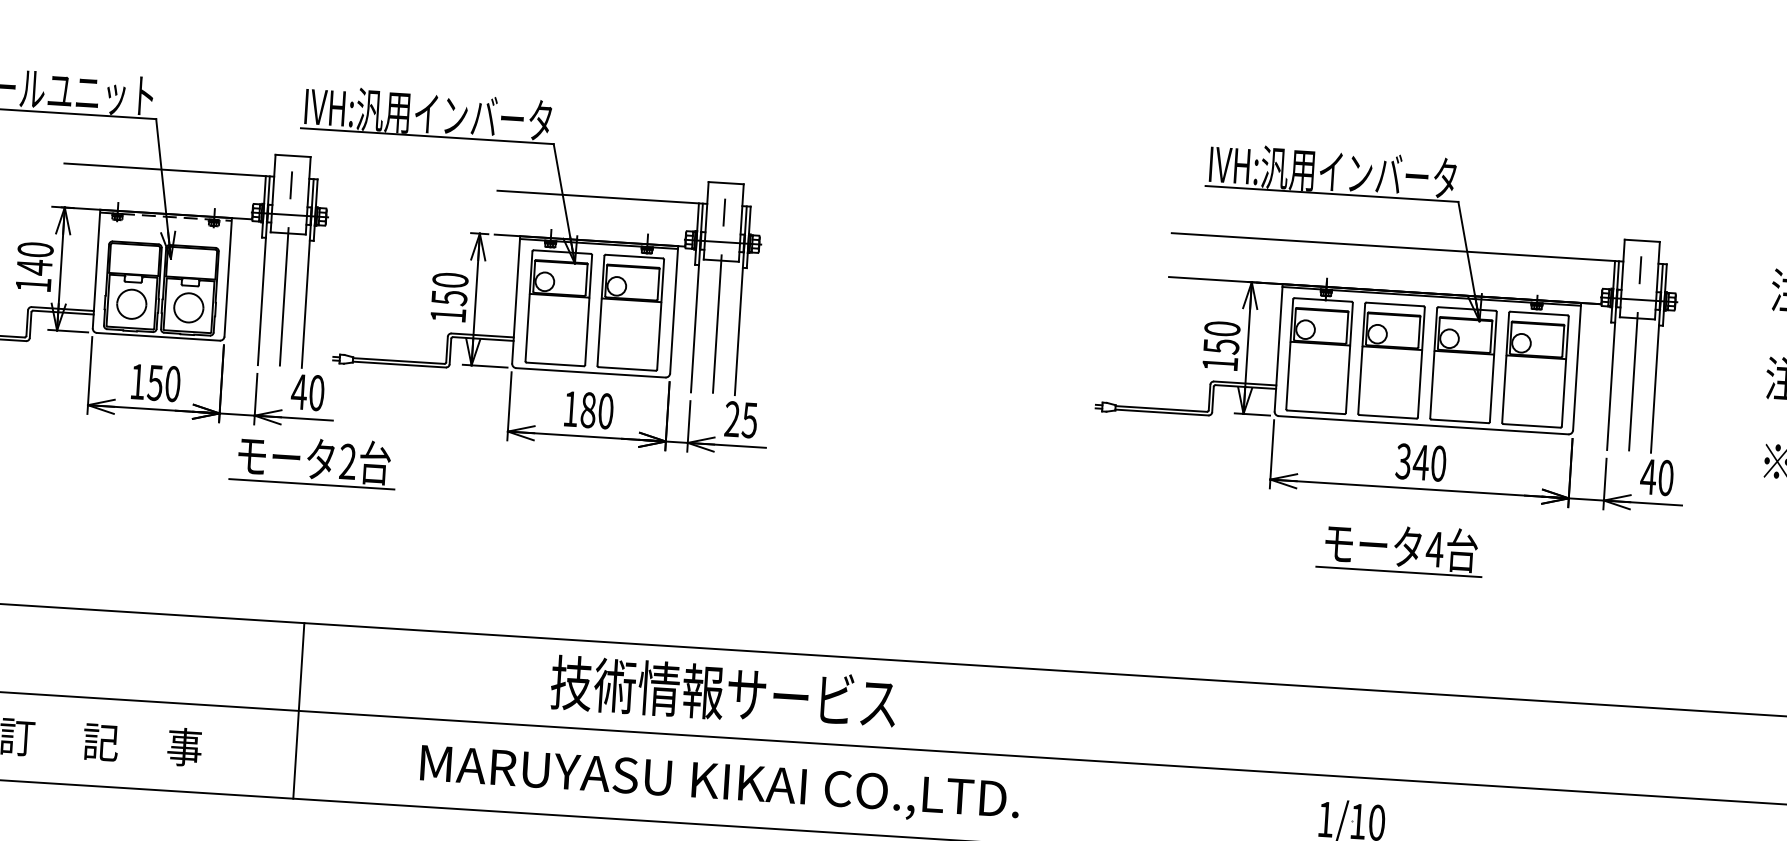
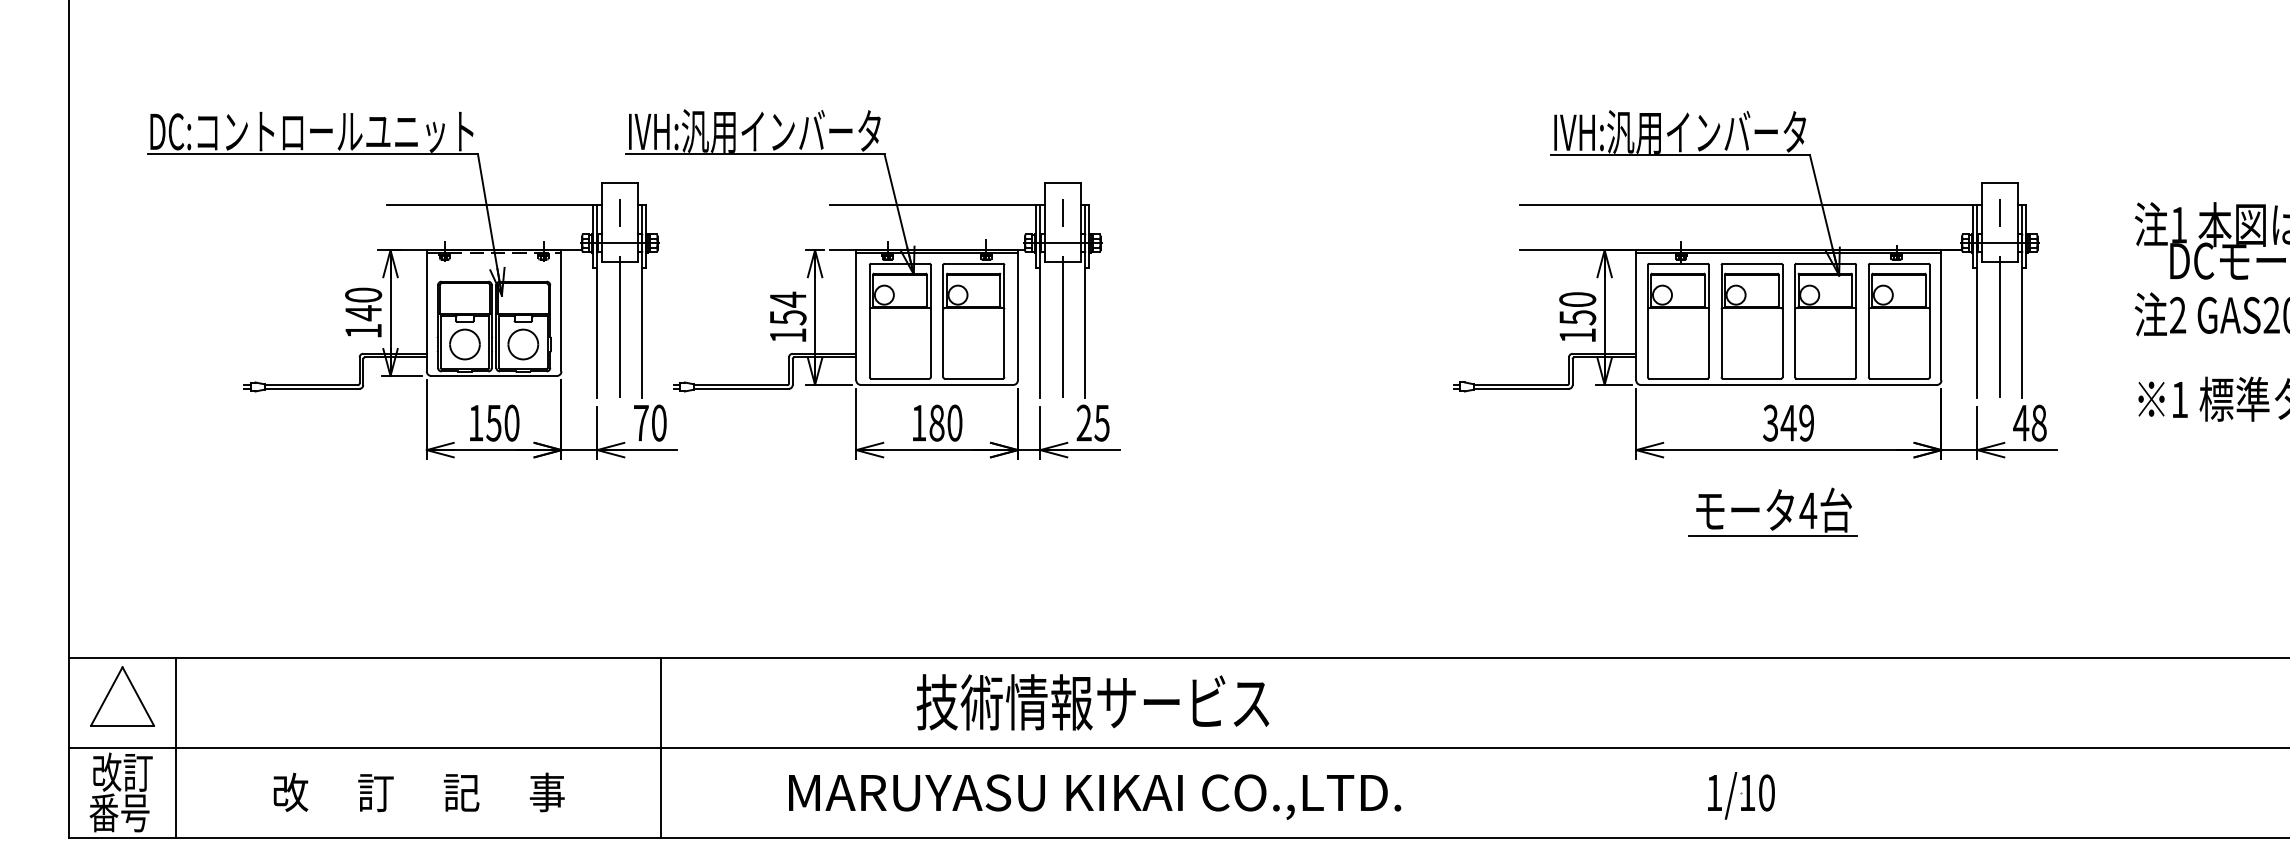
text: (449, 280) -> (787, 299), 150 -> 154
text: (299, 392) -> (641, 423), 40 -> 70
part: (312, 460) -> (659, 492), removed
text: (1438, 463) -> (1806, 422), 340 -> 349
text: (1665, 477) -> (2038, 422), 40 -> 48

